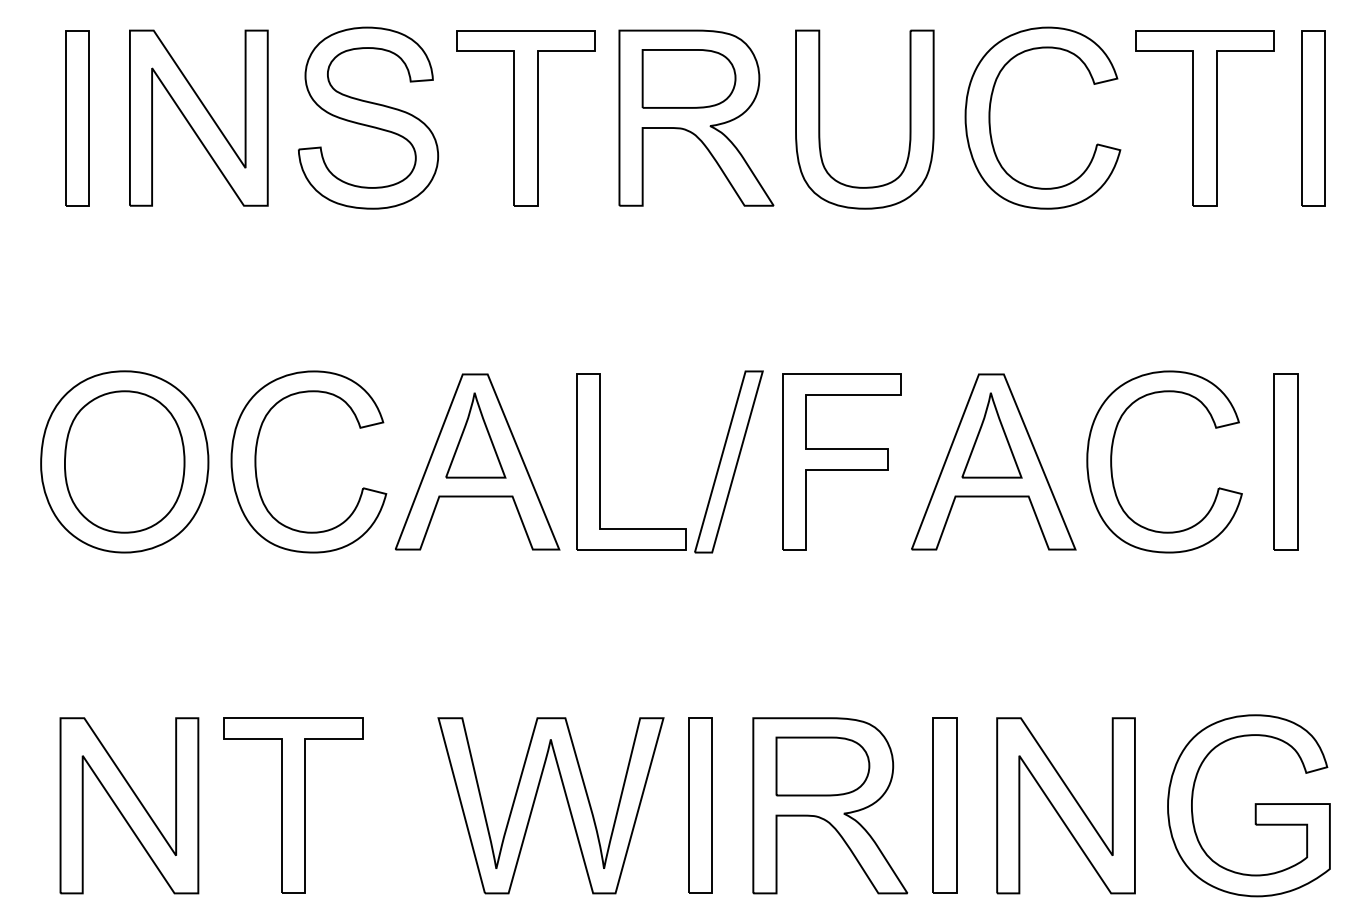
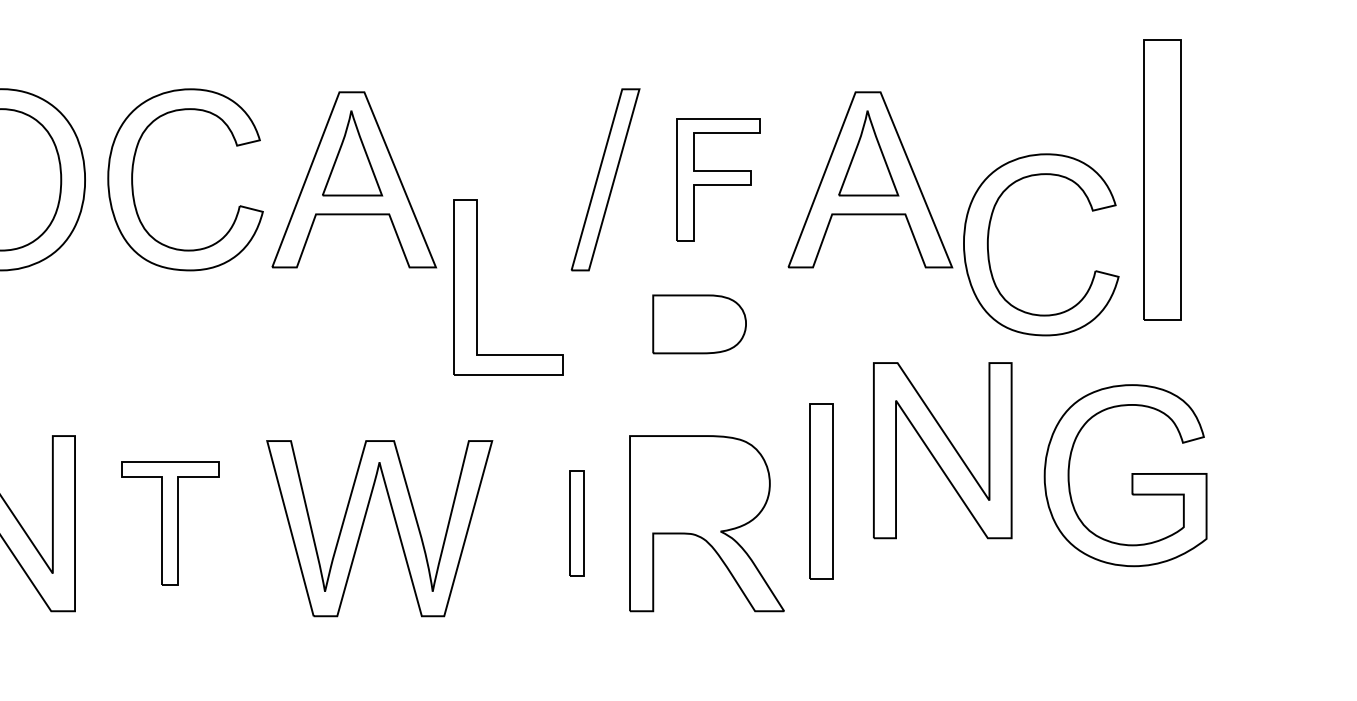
part: (600, 461) -> (477, 287), moved
part: (841, 461) -> (718, 179), size x0.7
part: (1285, 461) -> (1162, 179), size x1.6
part: (1112, 462) -> (989, 245), moved
part: (822, 766) -> (699, 324), moved
part: (535, 801) -> (364, 524), moved
part: (293, 805) -> (170, 523), size x0.7
part: (700, 805) -> (577, 523), size x0.6
part: (944, 805) -> (821, 491), moved
part: (1065, 805) -> (942, 450), moved
part: (1248, 805) -> (1125, 475), moved

